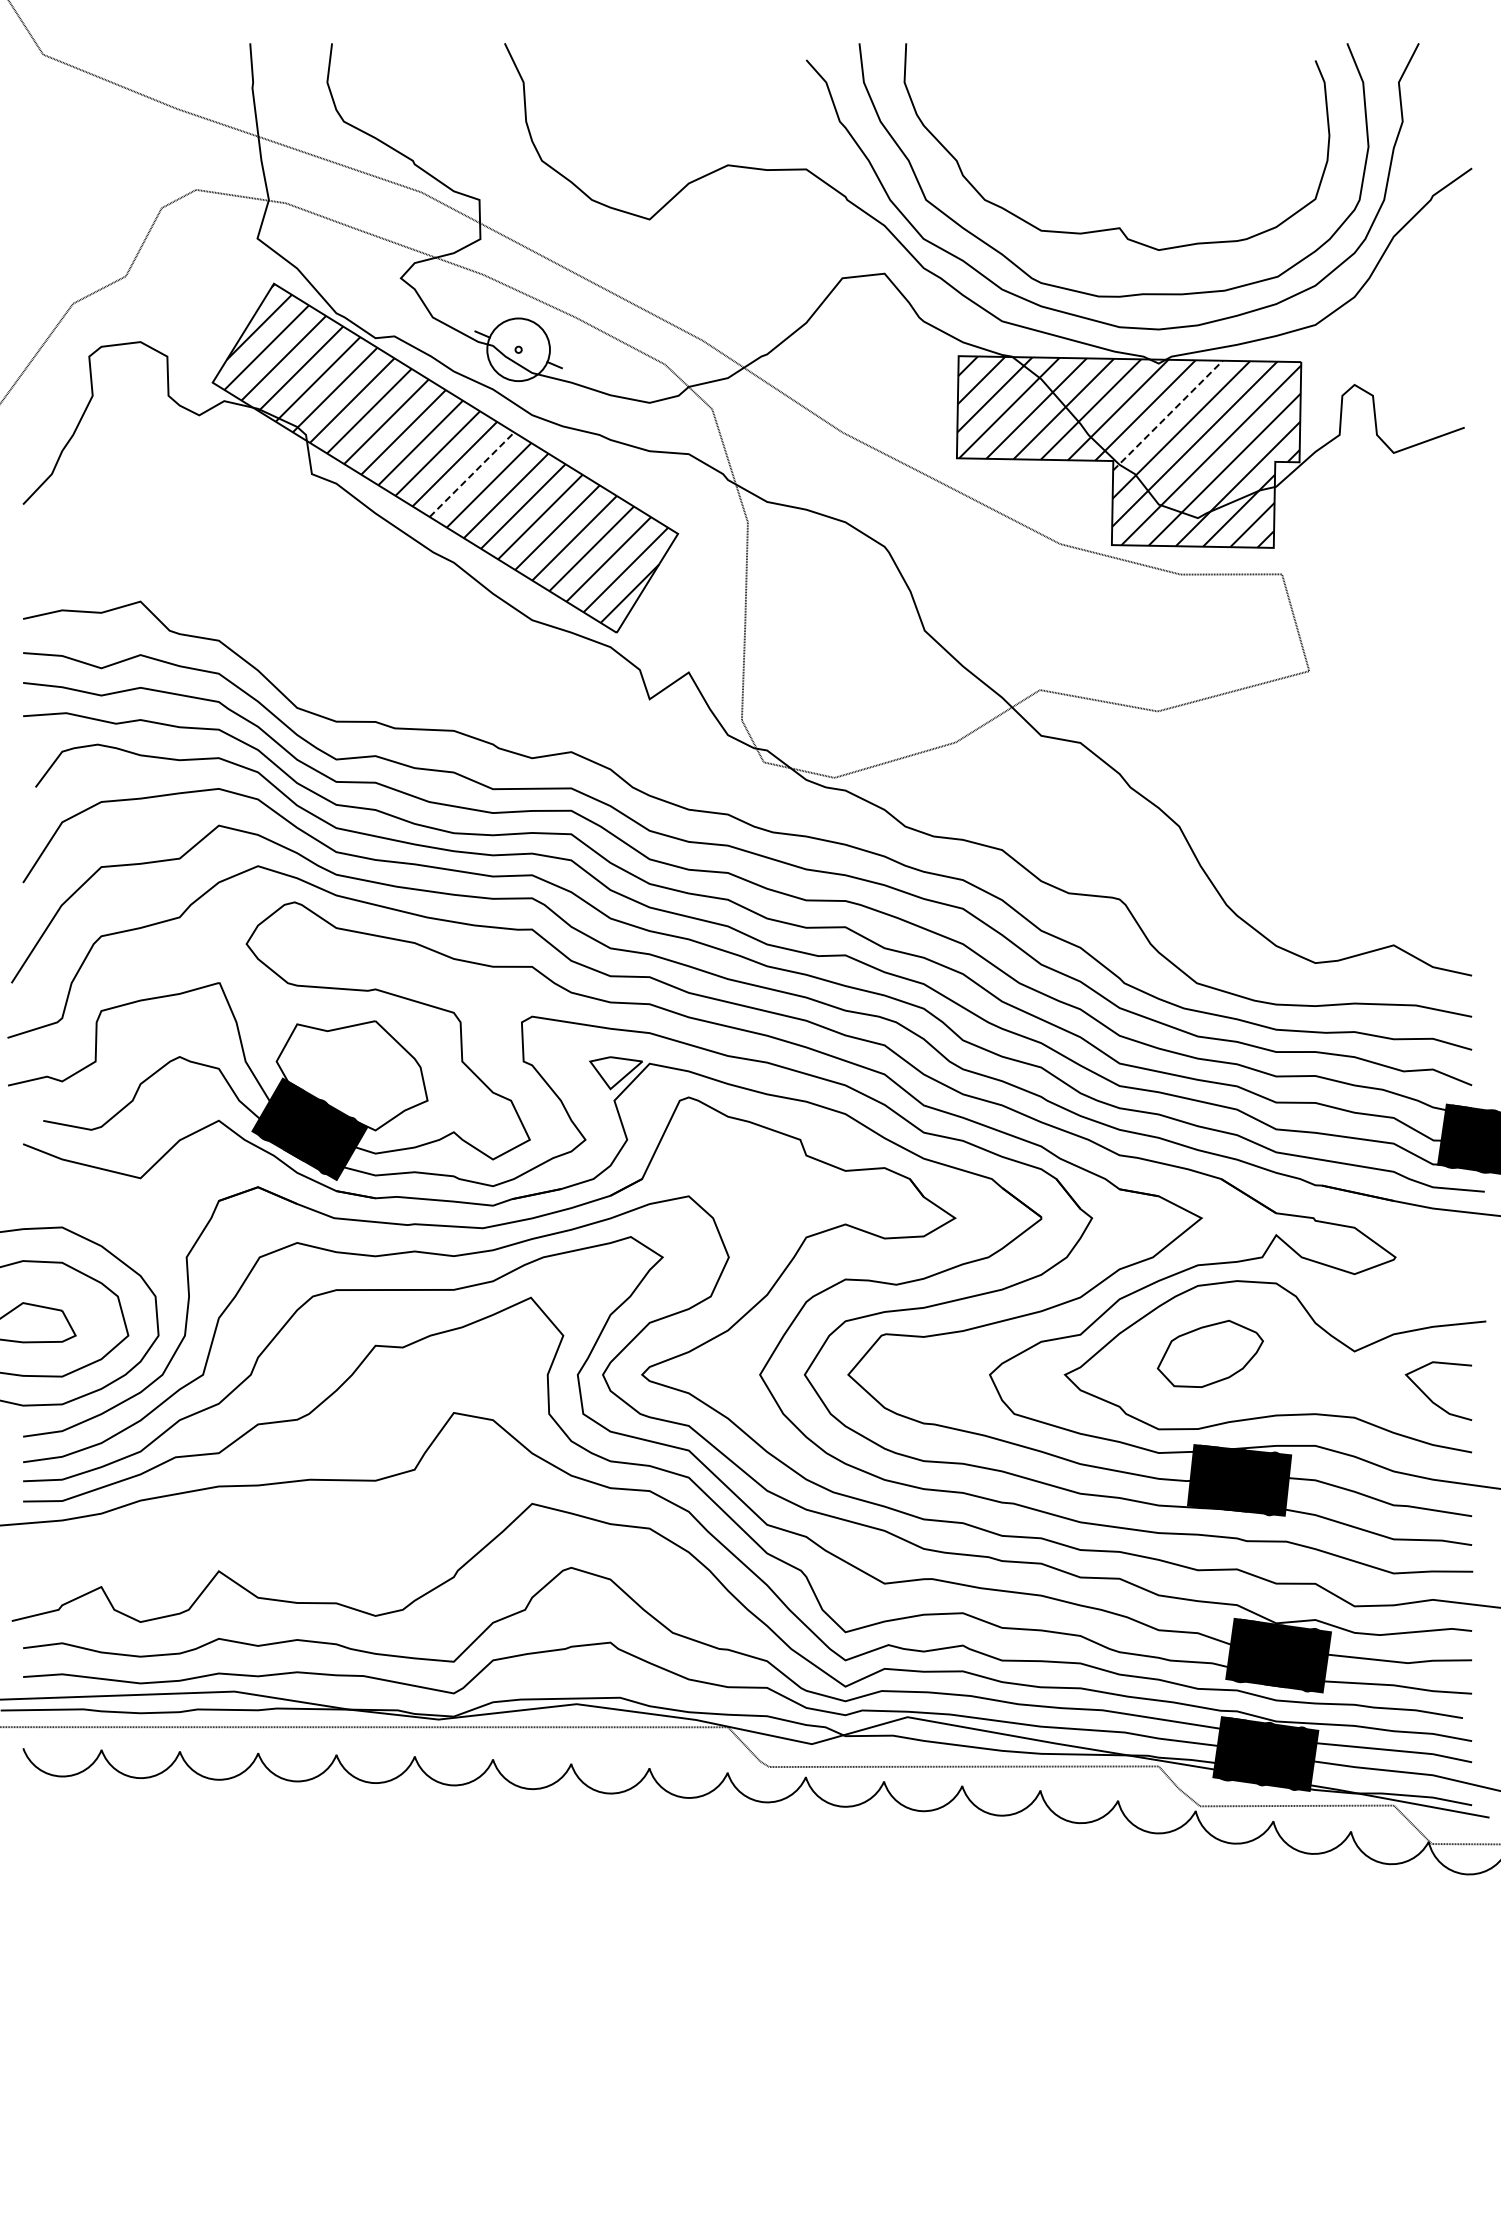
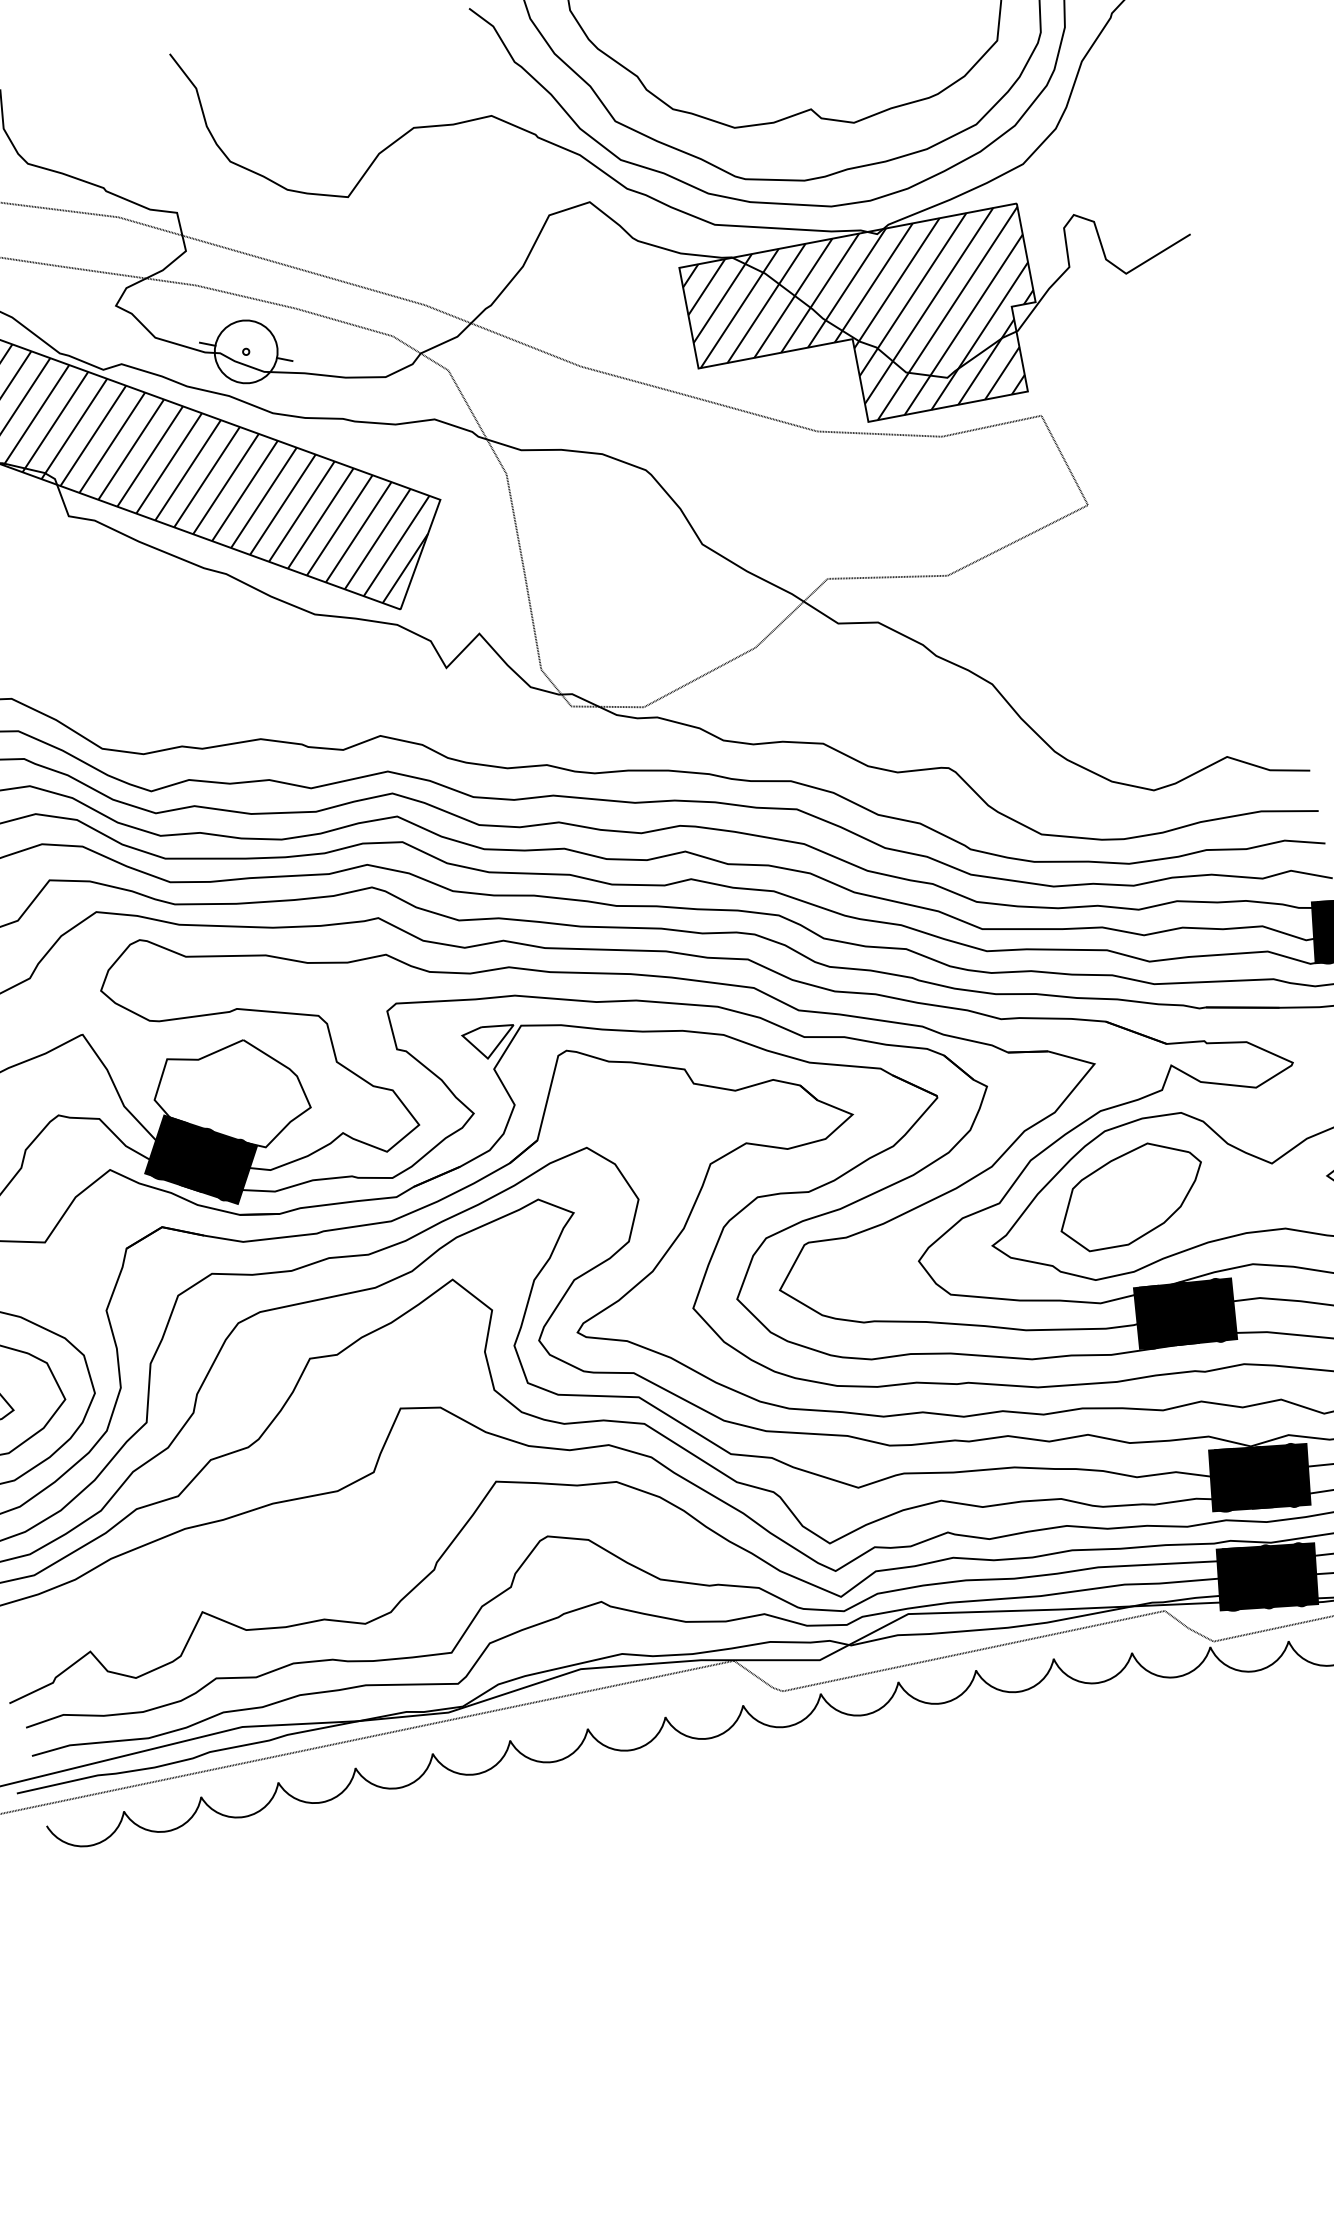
line: (1168, 415) -> (897, 283), dashed -> solid
line: (471, 474) -> (225, 483), dashed -> solid
part: (1210, 1353) -> (1130, 1195), size x1.43

